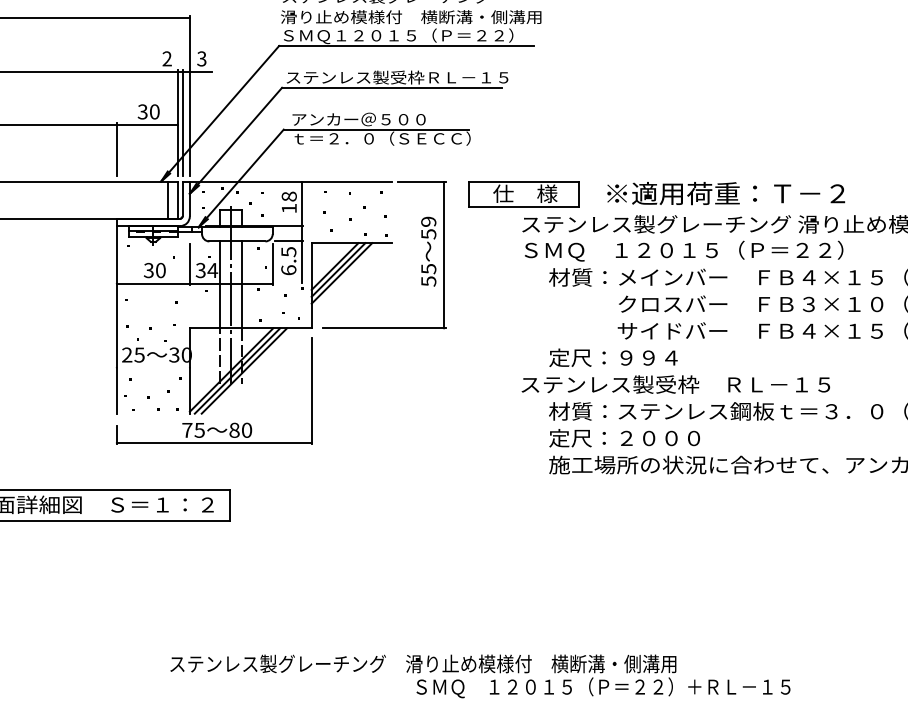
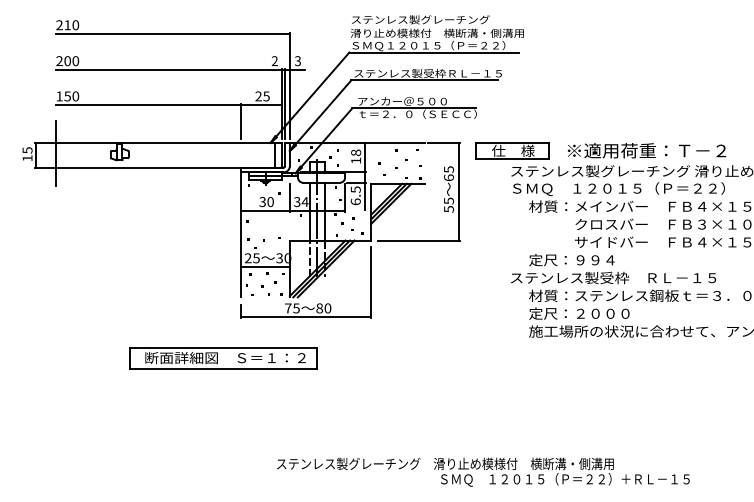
text: (148, 112) -> (262, 96), 30 -> 25
text: (428, 227) -> (448, 173), 59 -> 65
line: (153, 367) -> (265, 266), added

